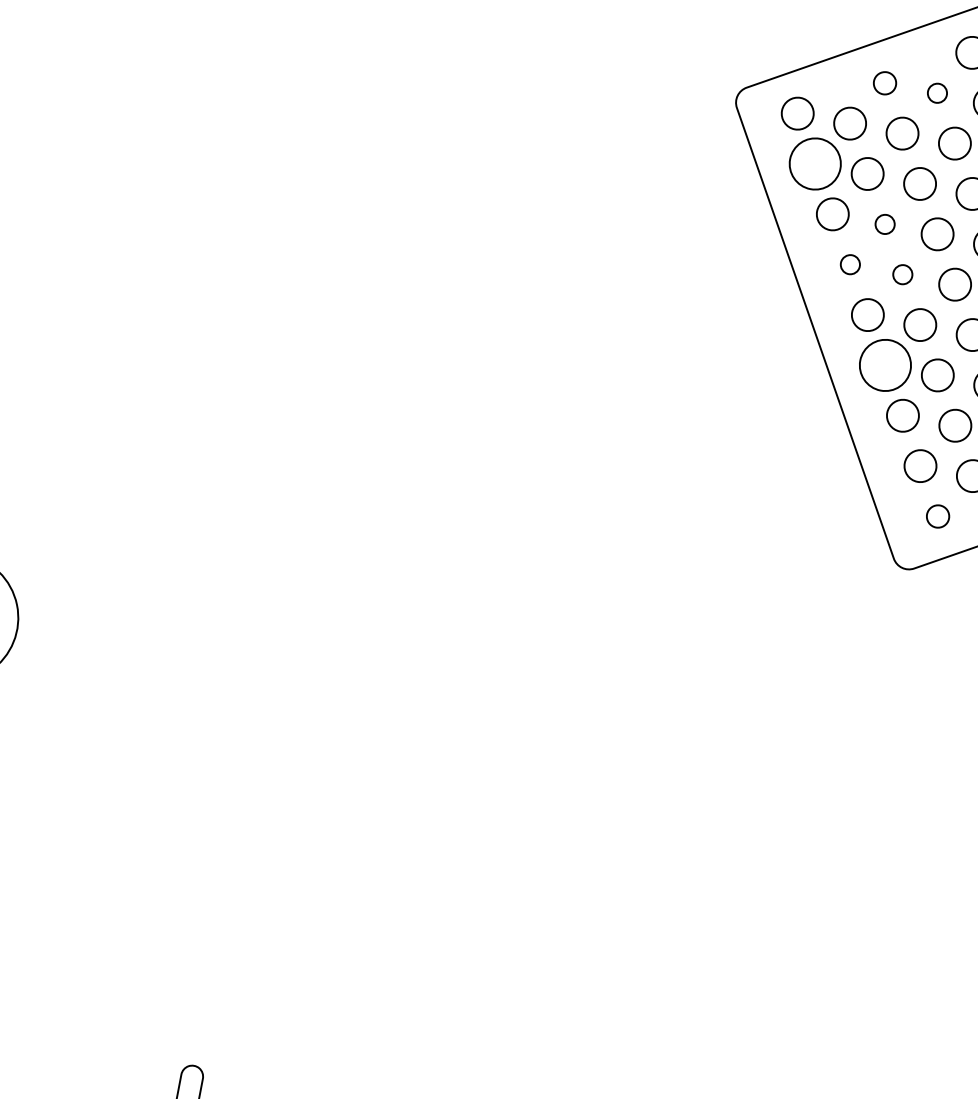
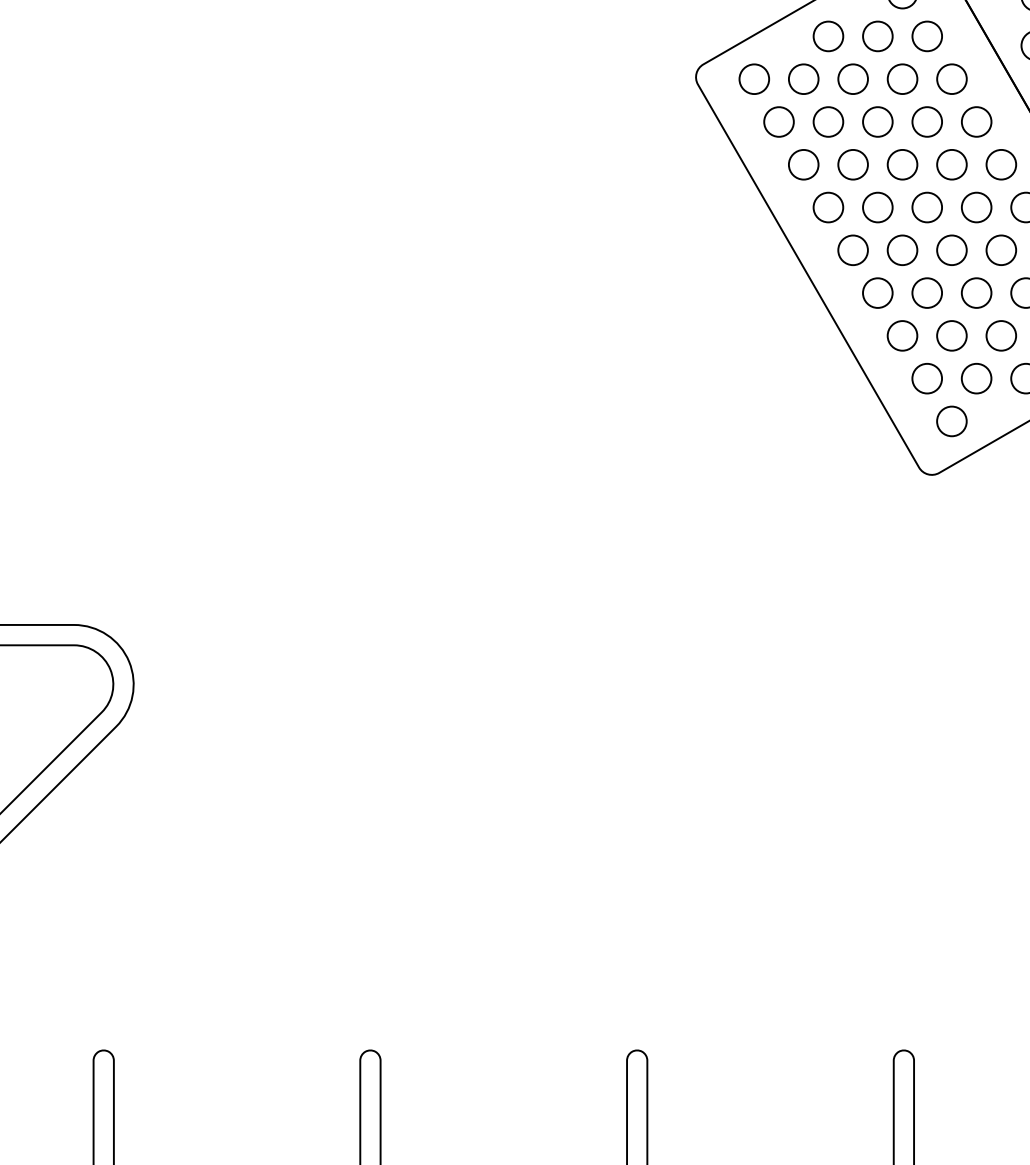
circle: (885, 83) -> (828, 36), size x1.43
circle: (936, 93) -> (877, 36), size x1.67
circle: (814, 163) -> (778, 121), size x0.62
circle: (884, 223) -> (852, 164), size x1.67
circle: (850, 264) -> (828, 207), size x1.67
circle: (902, 274) -> (877, 207), size x1.67
circle: (885, 364) -> (877, 292), size x0.62
circle: (937, 516) -> (951, 421), size x1.43

